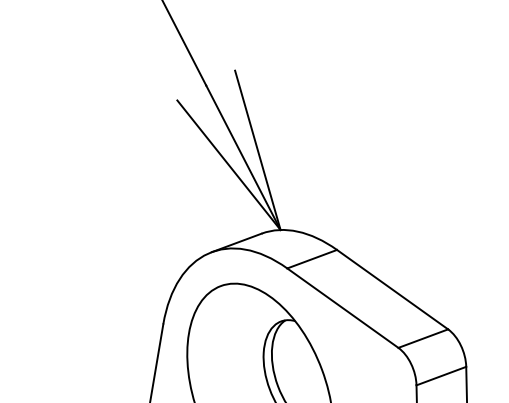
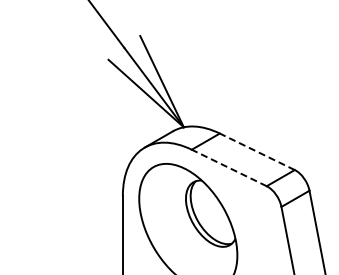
line: (392, 289) -> (257, 151), solid -> dashed
line: (343, 307) -> (229, 167), solid -> dashed

